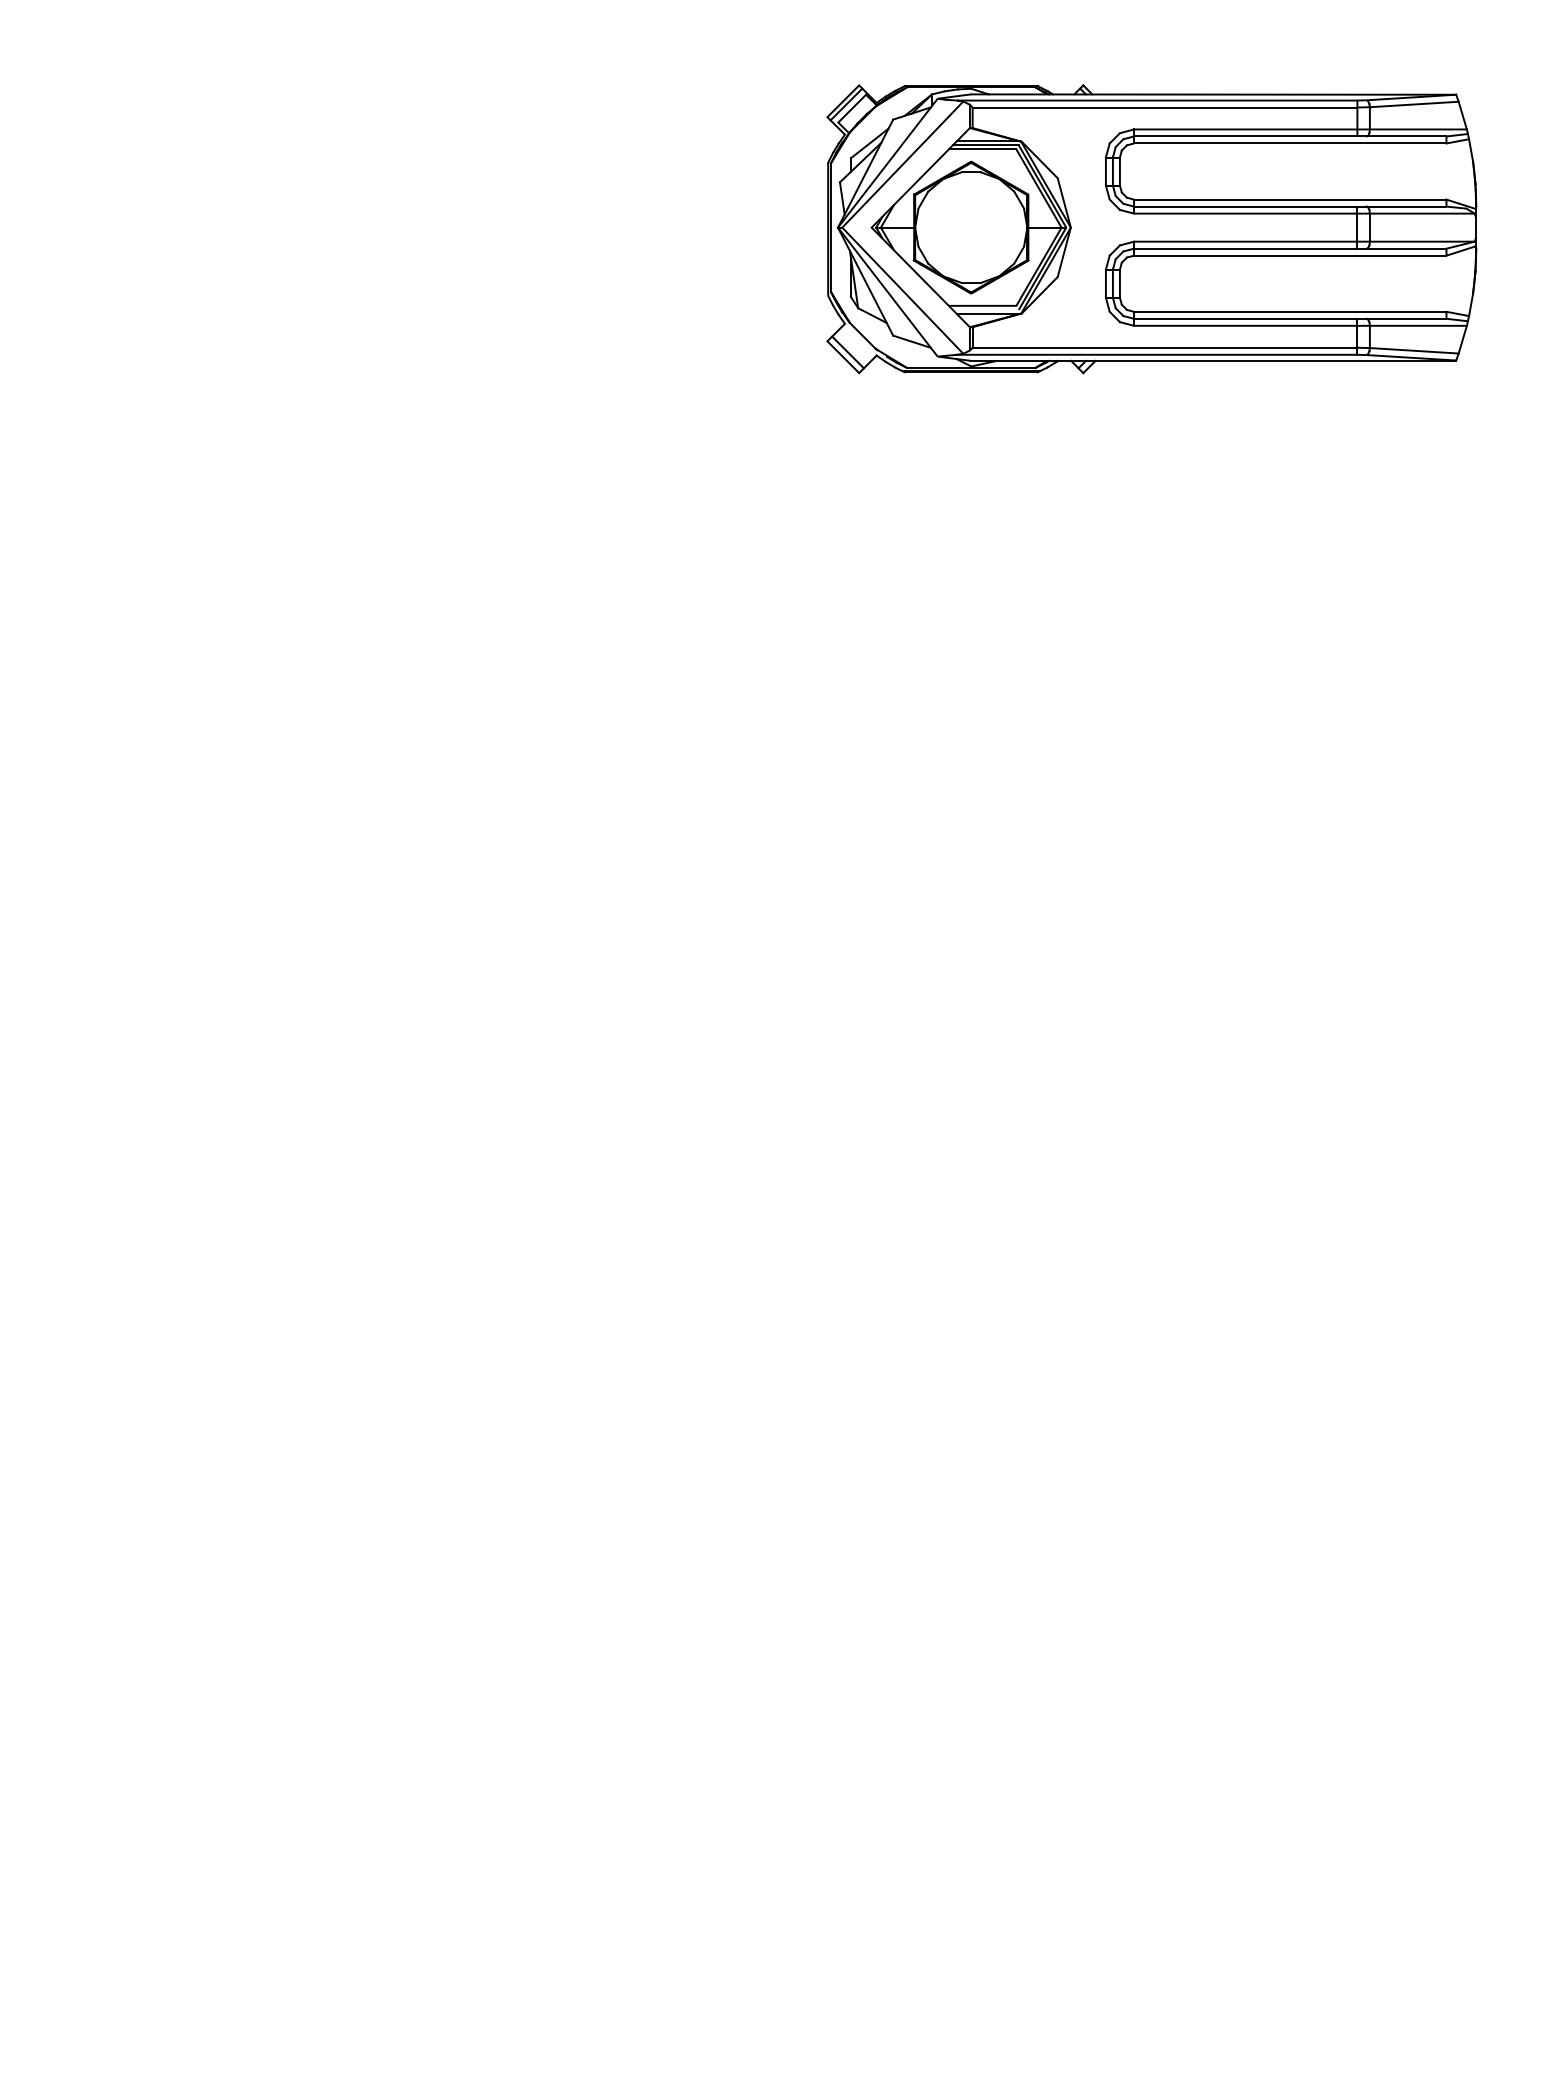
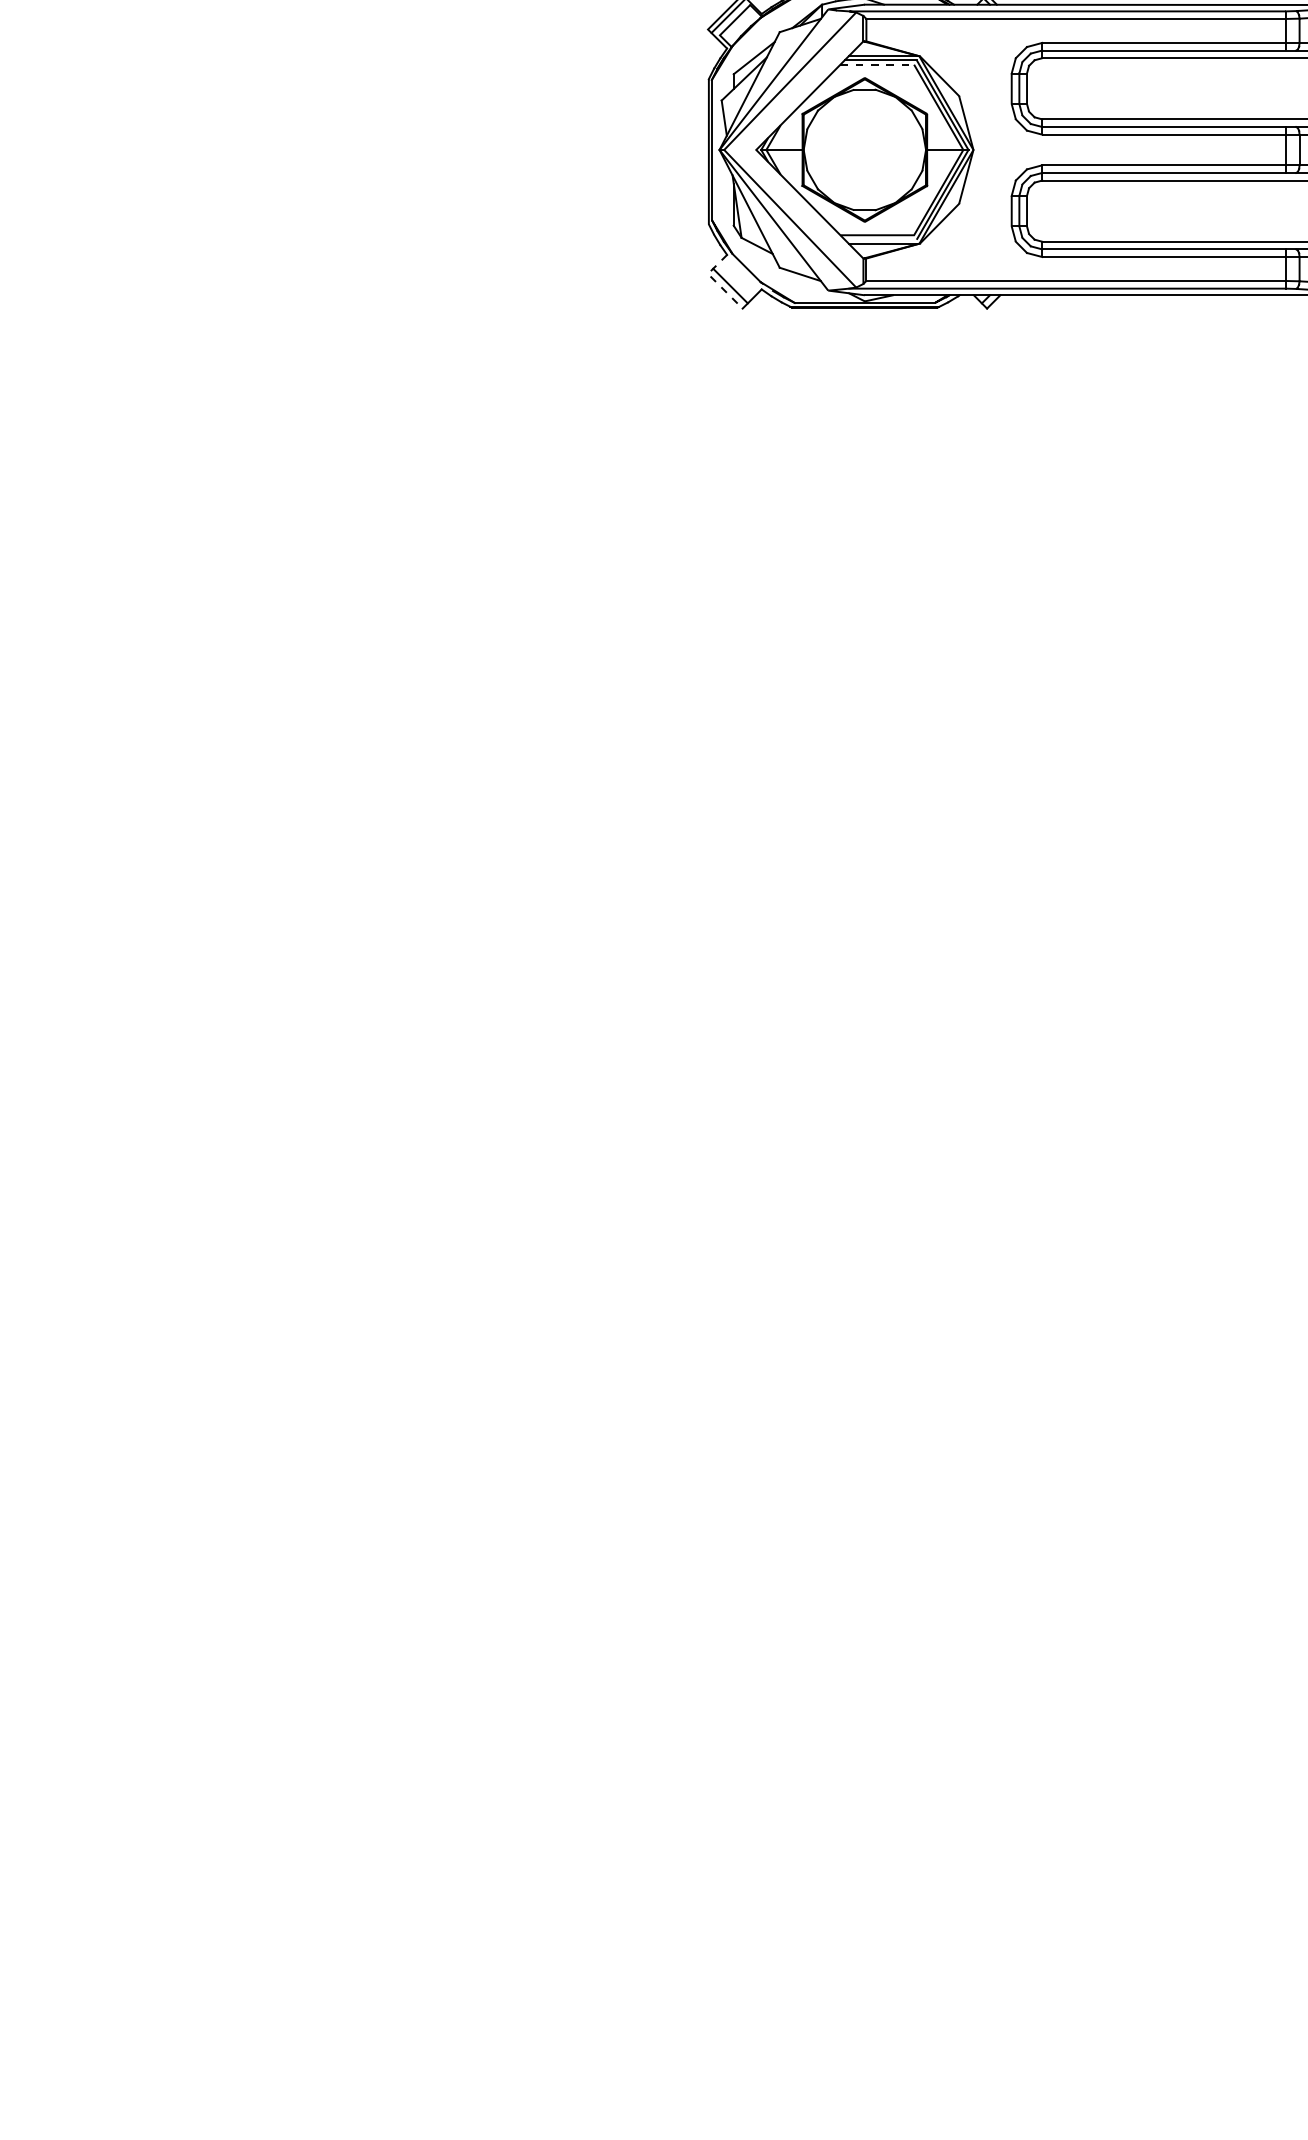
line: (982, 149) -> (877, 64), solid -> dashed
line: (834, 348) -> (715, 281), solid -> dashed

